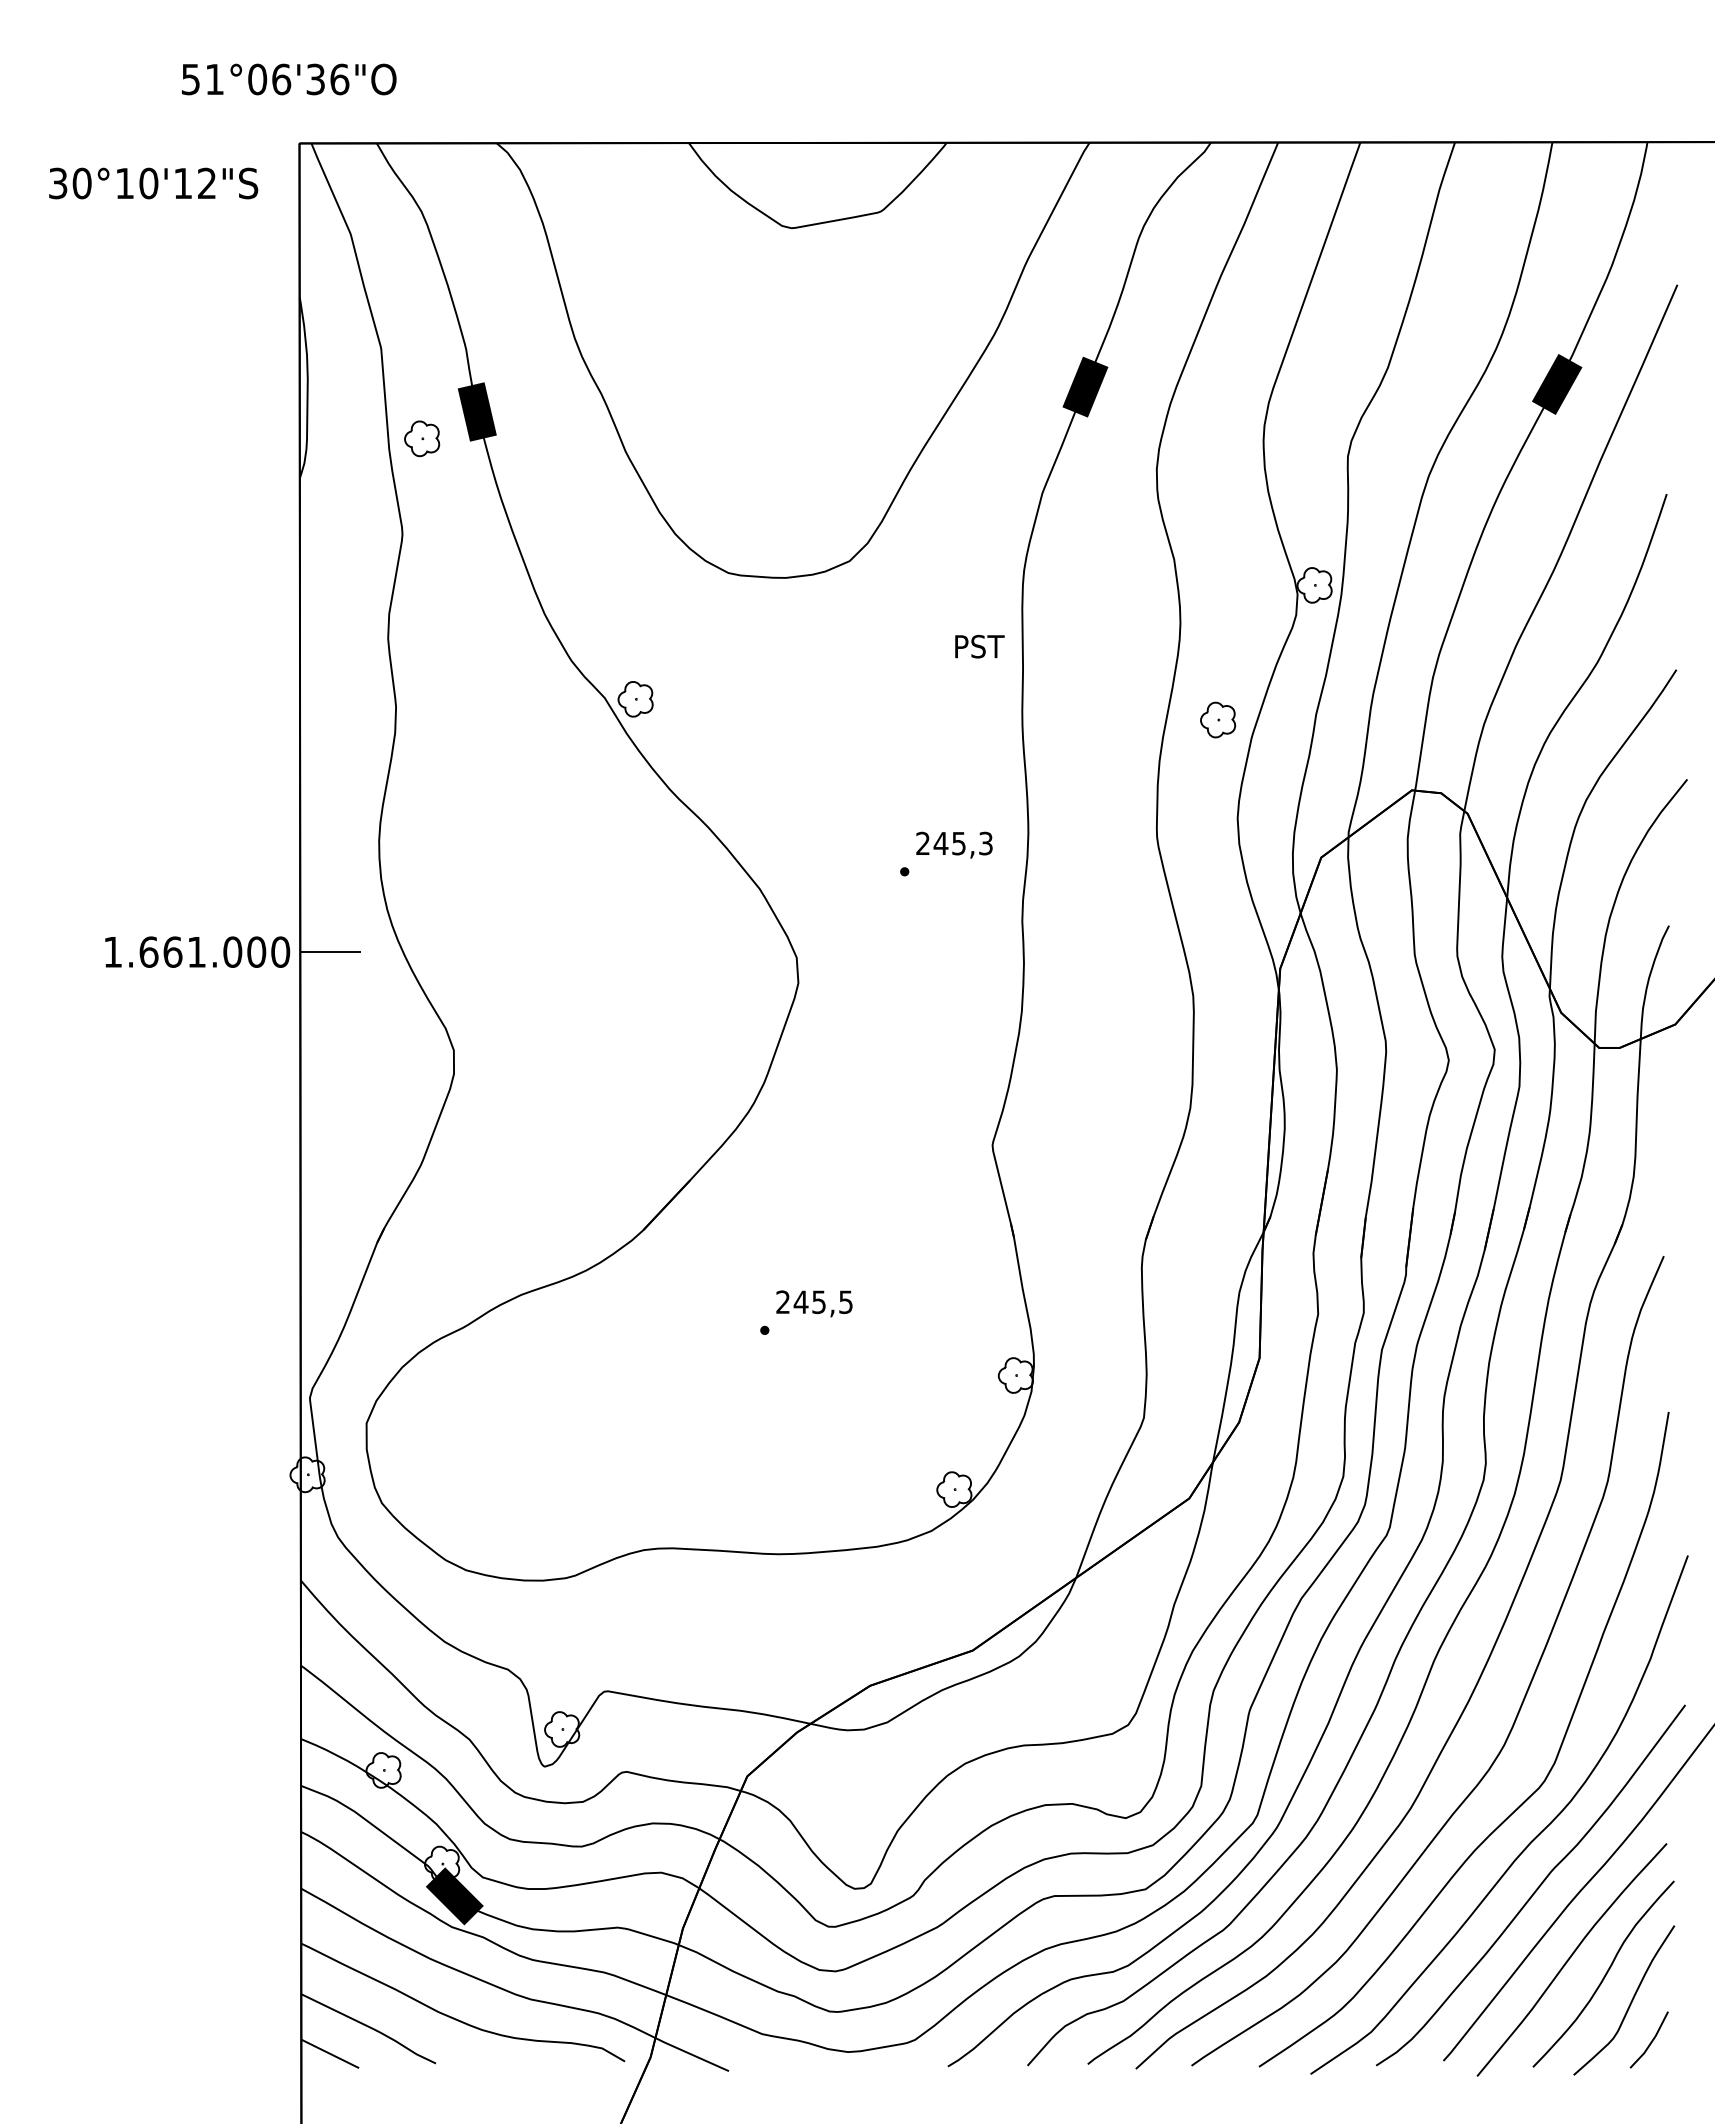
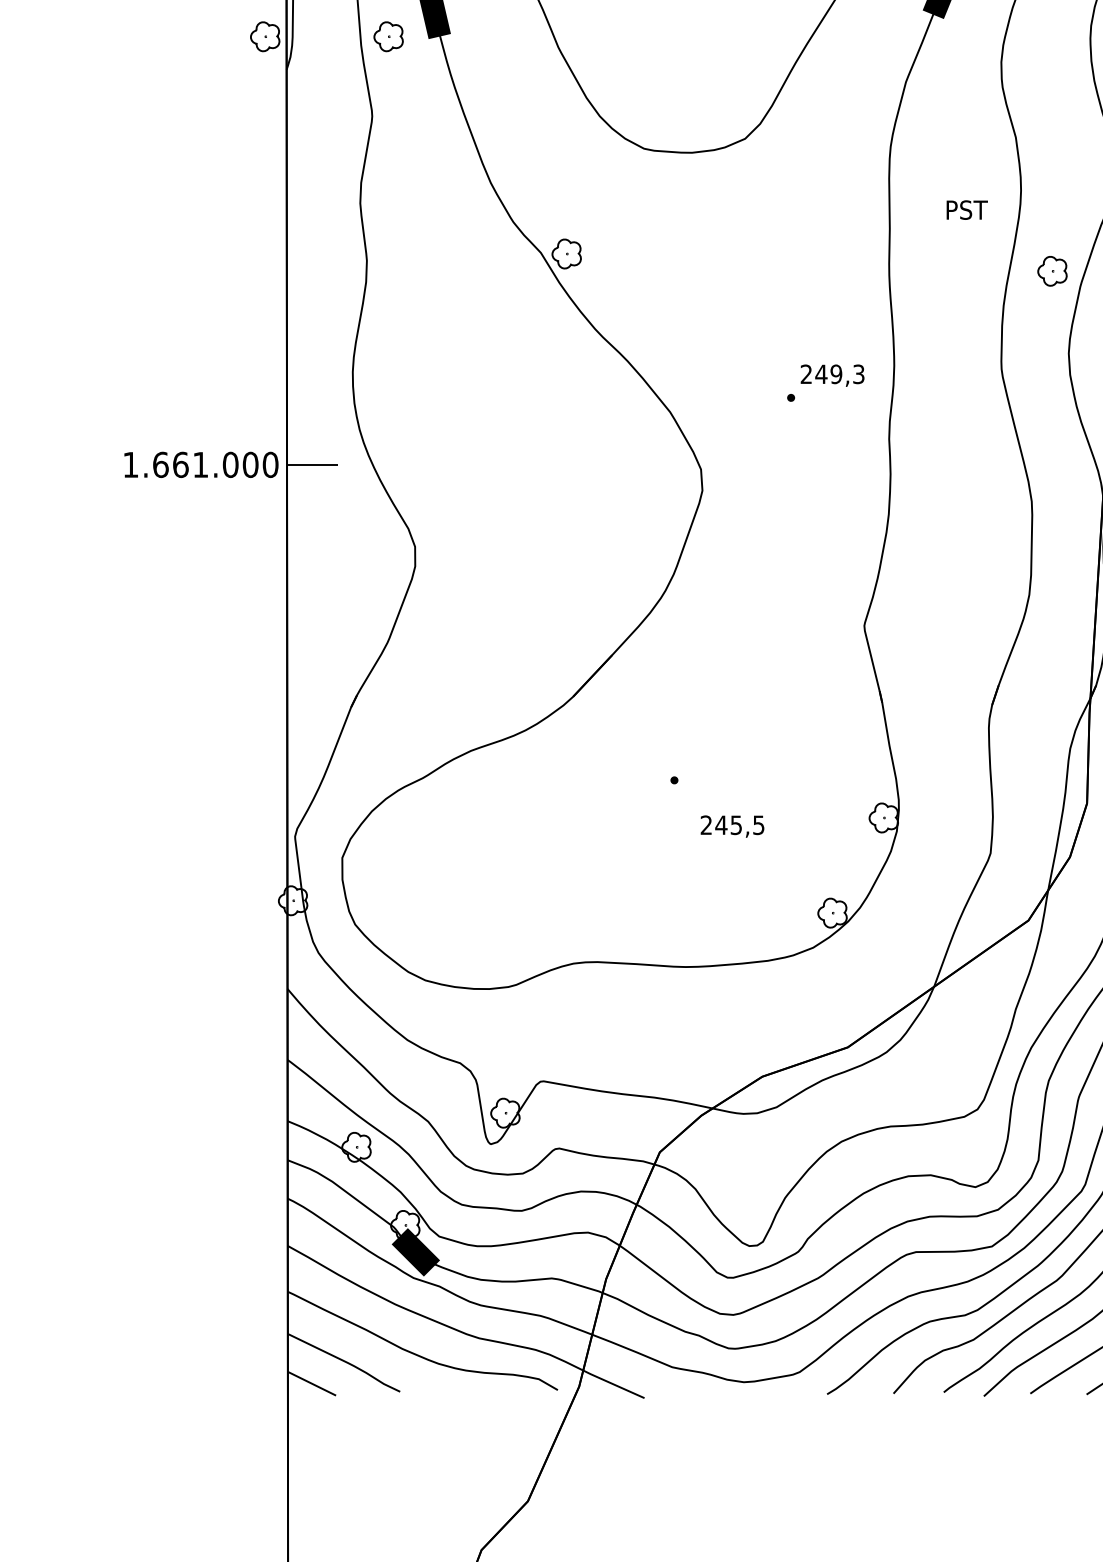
part: (274, 438) -> (265, 36), added
text: (979, 646) -> (966, 209), moved
text: (958, 843) -> (835, 374), 245,3 -> 249,3
text: (814, 1303) -> (732, 826), moved

